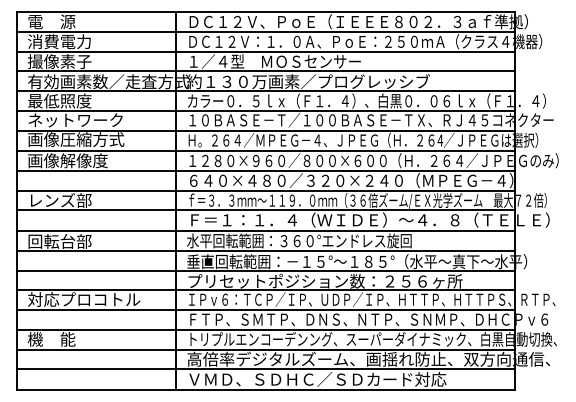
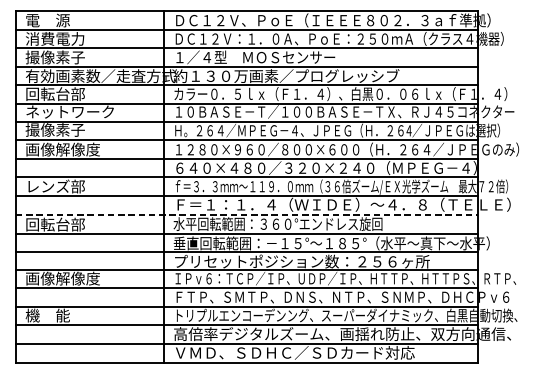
text: (59, 100) -> (55, 93), 最低照度 -> 回転台部
text: (75, 139) -> (69, 129), 画像圧縮方式 -> 撮像素子
line: (266, 230) -> (247, 214), solid -> dashed
text: (84, 299) -> (78, 278), 対応プロコトル -> 画像解像度

